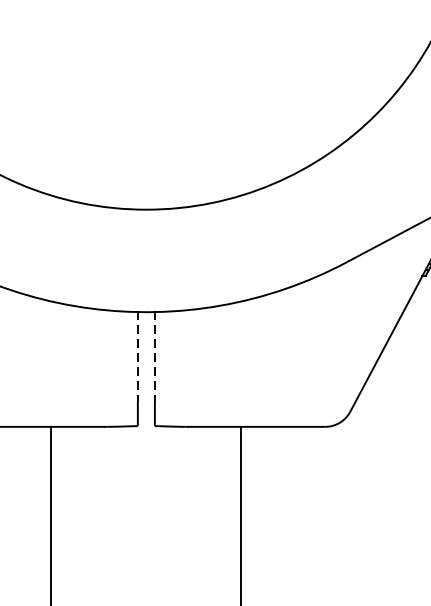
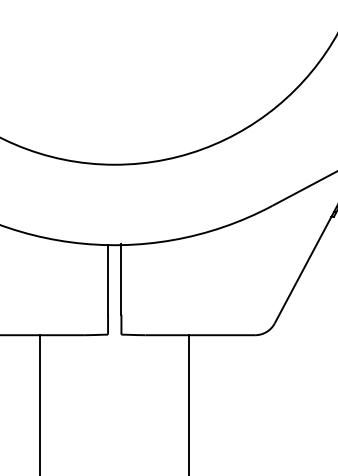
line: (138, 357) -> (108, 280), dashed -> solid
line: (154, 357) -> (121, 280), dashed -> solid

